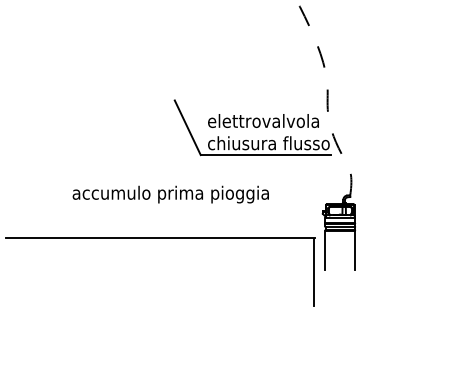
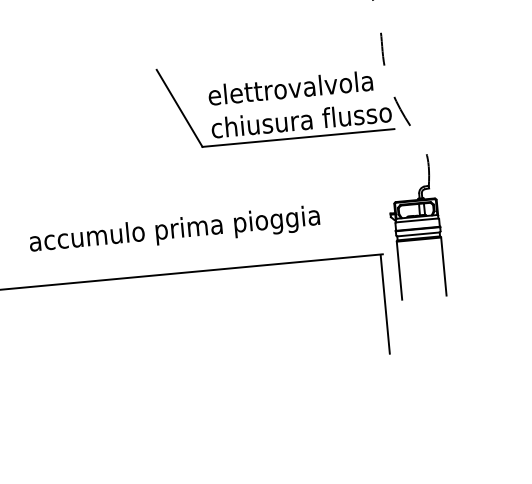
text: (170, 194) -> (174, 230), moved

